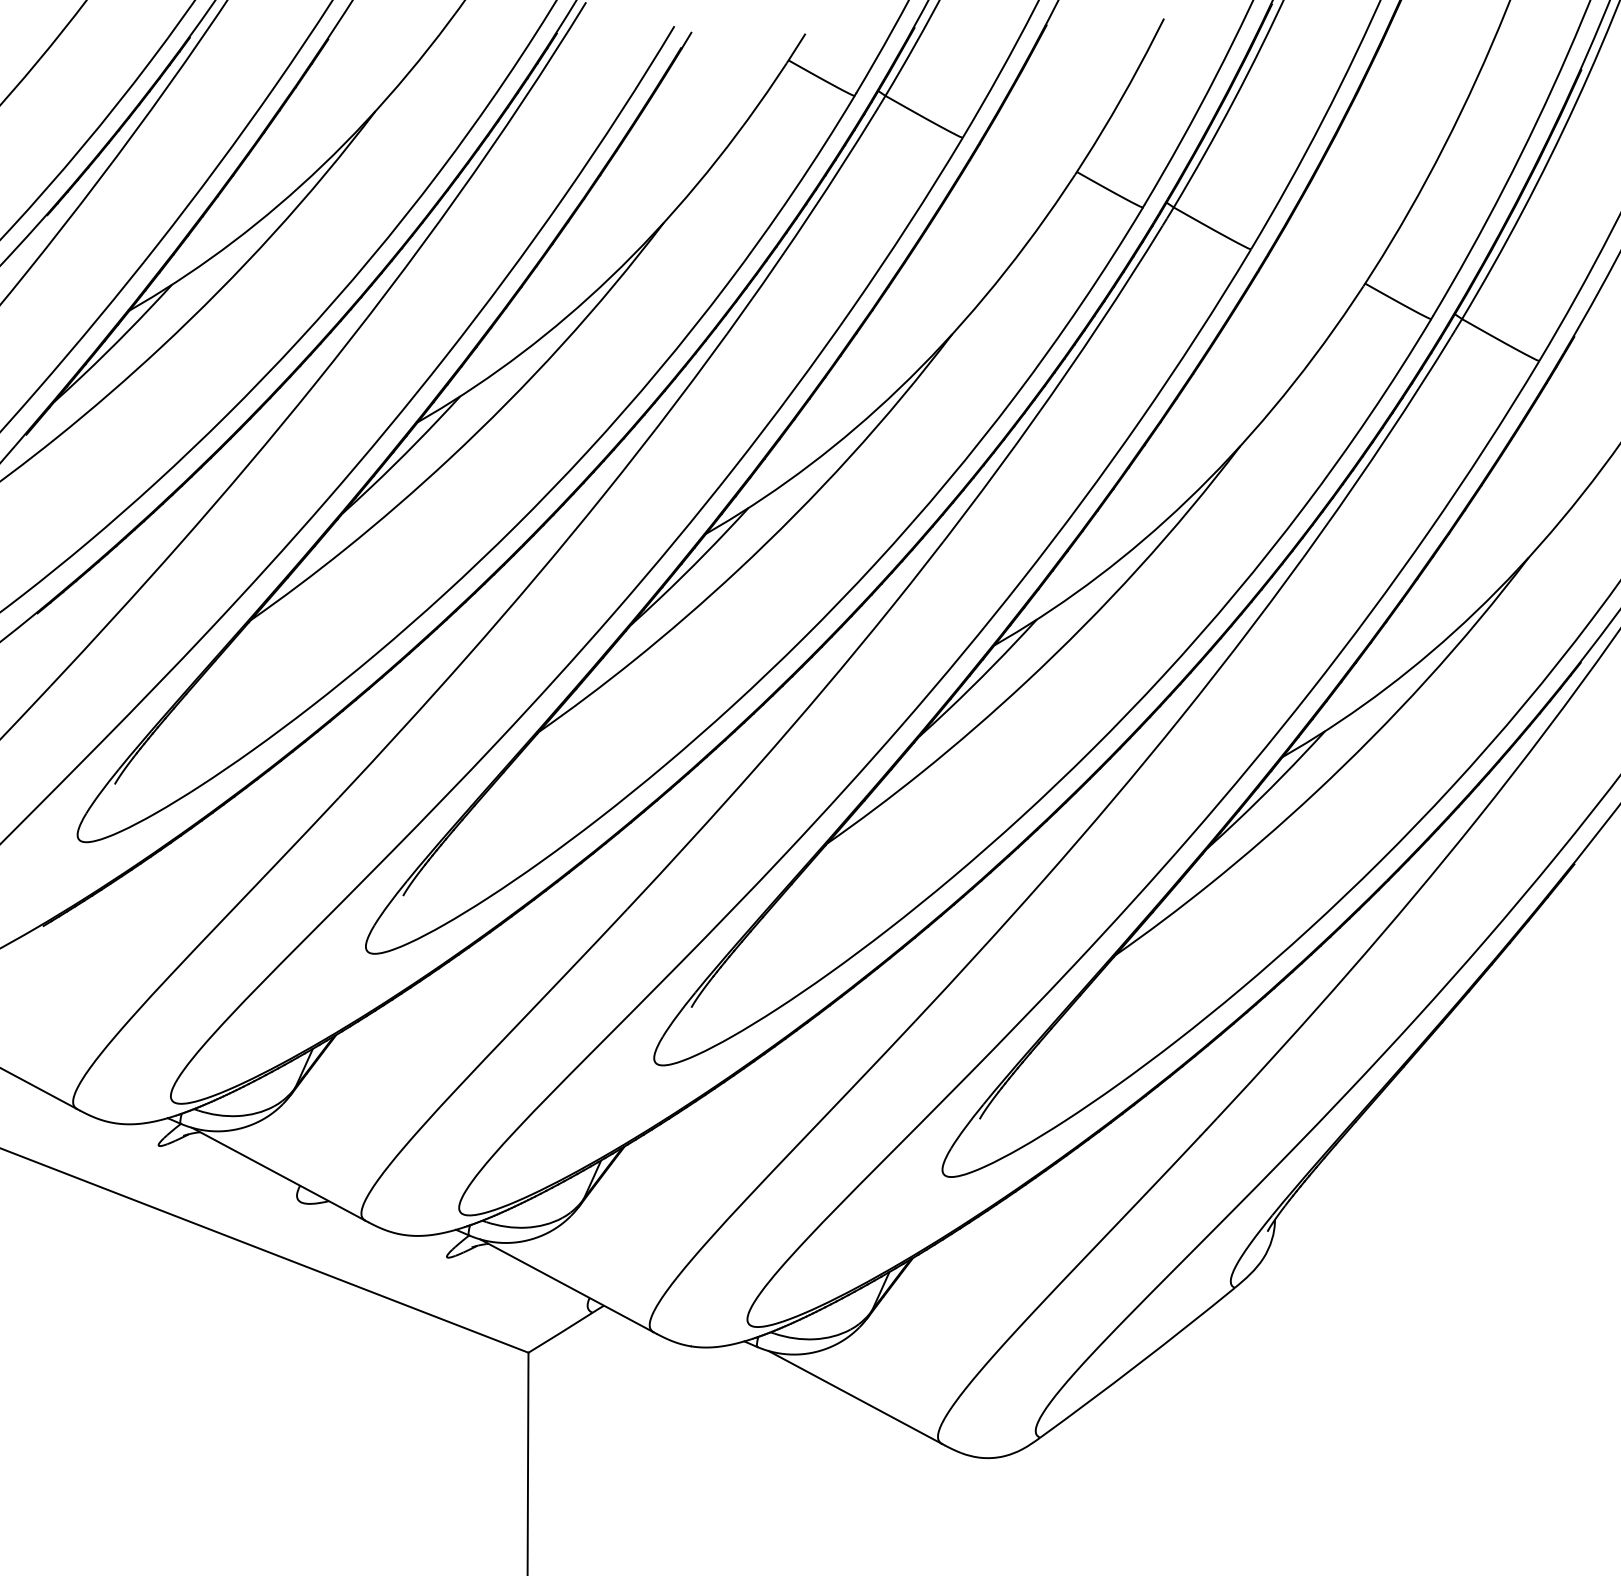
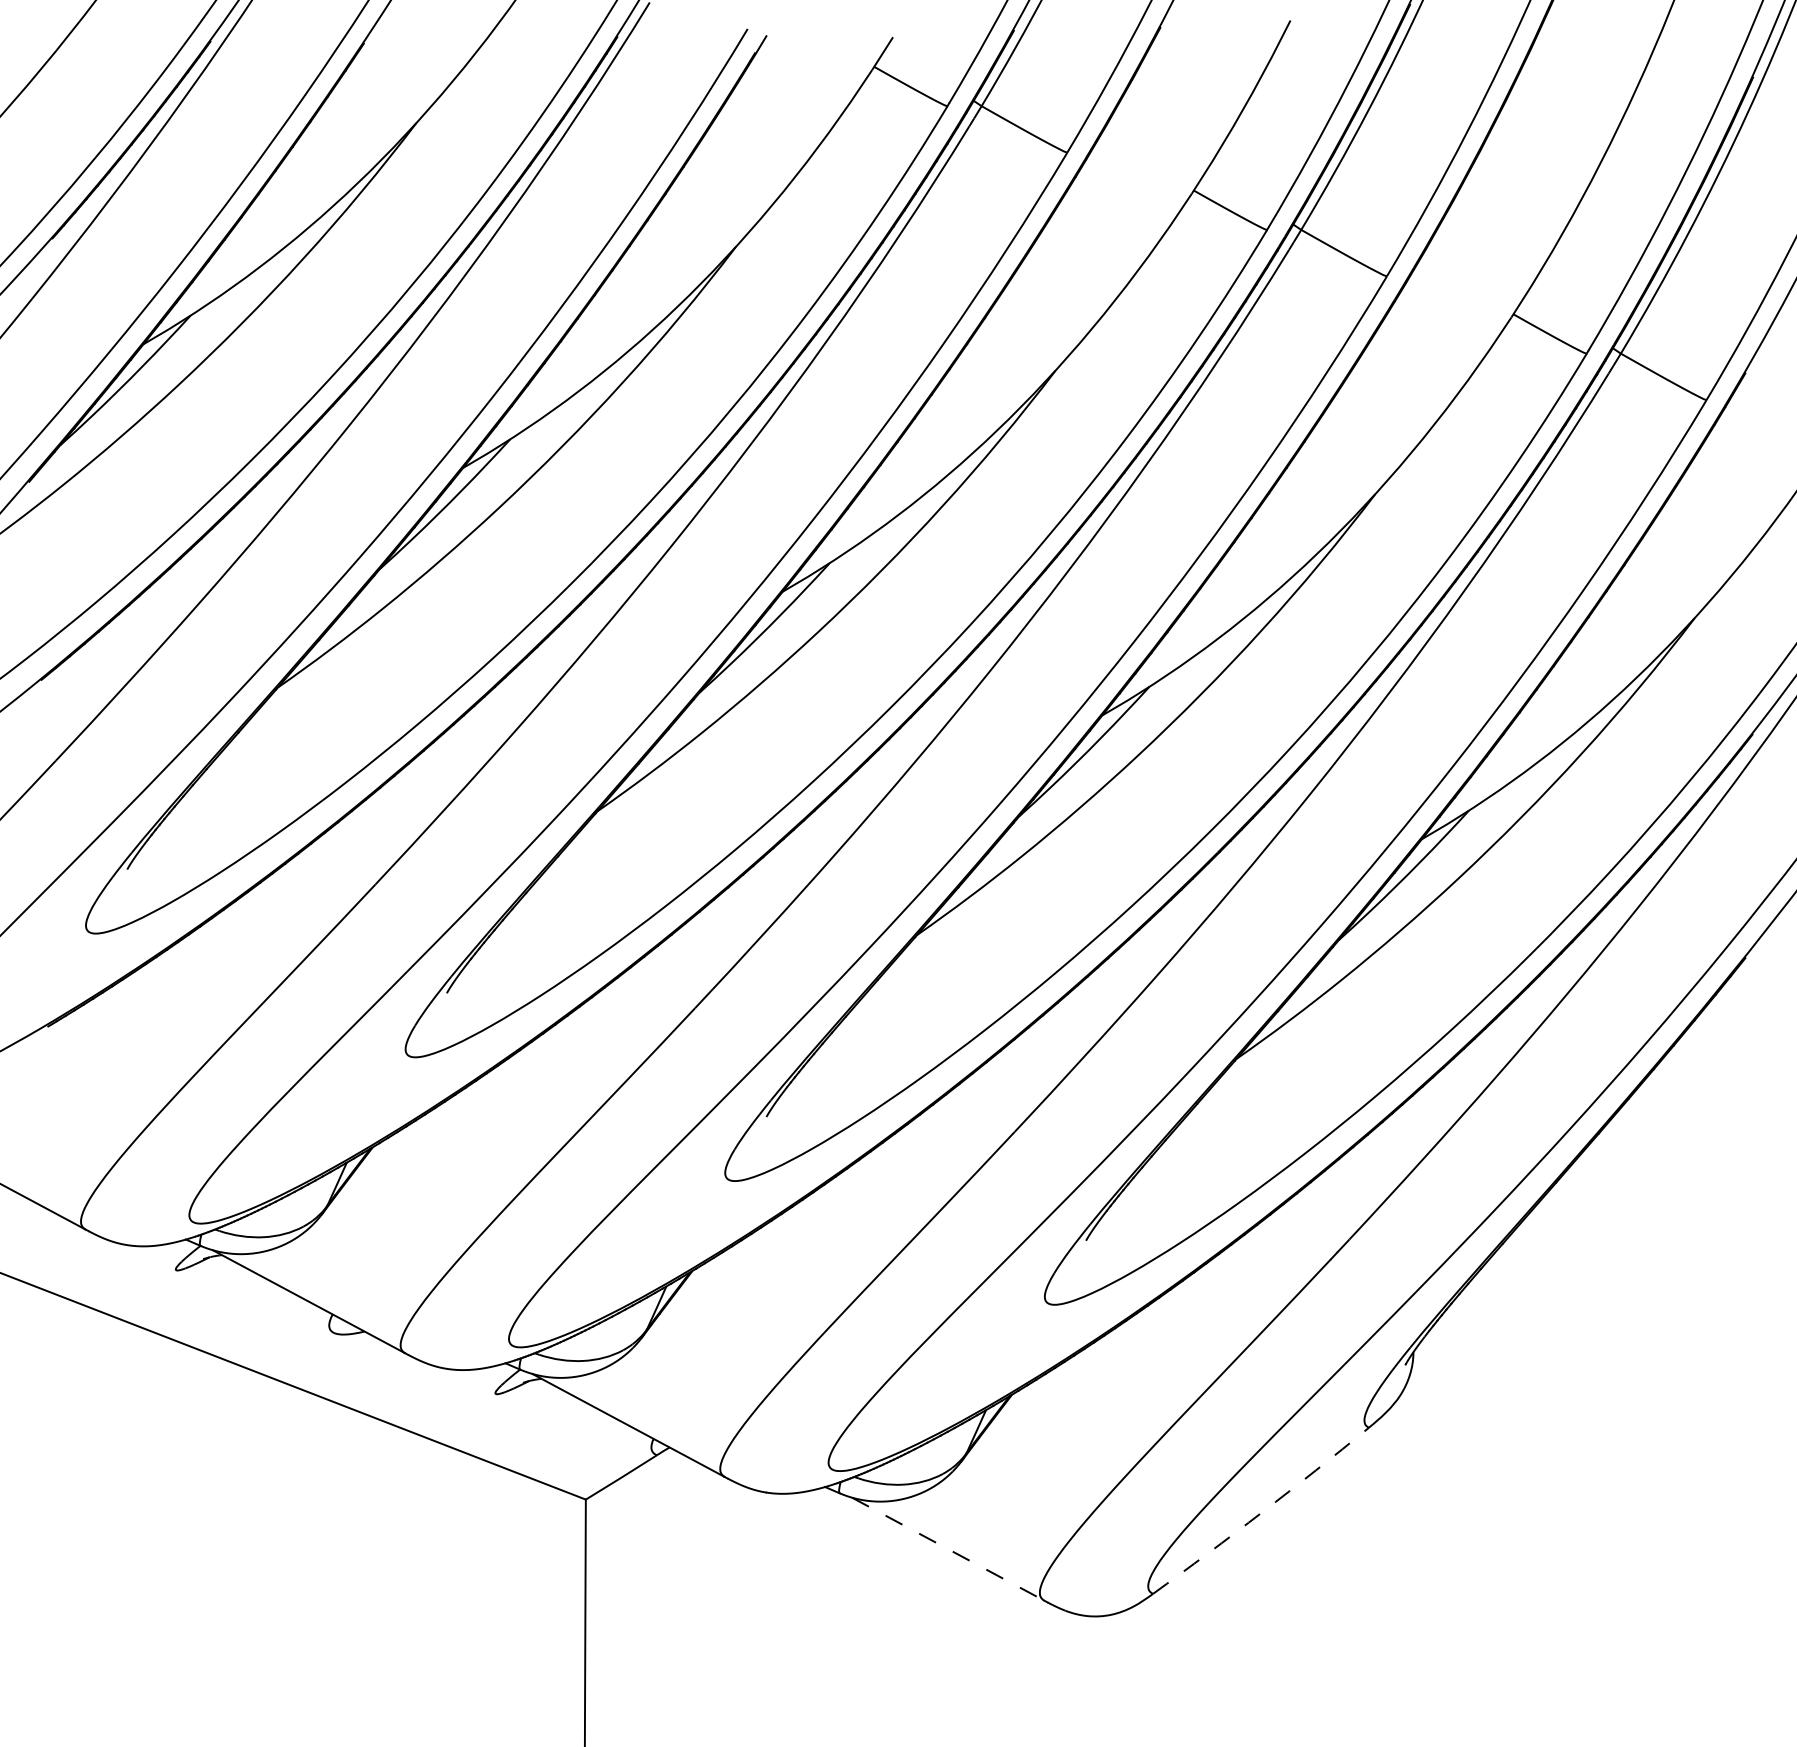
arc: (1138, 1364) -> (1262, 1512), solid -> dashed
line: (855, 1397) -> (948, 1549), solid -> dashed

